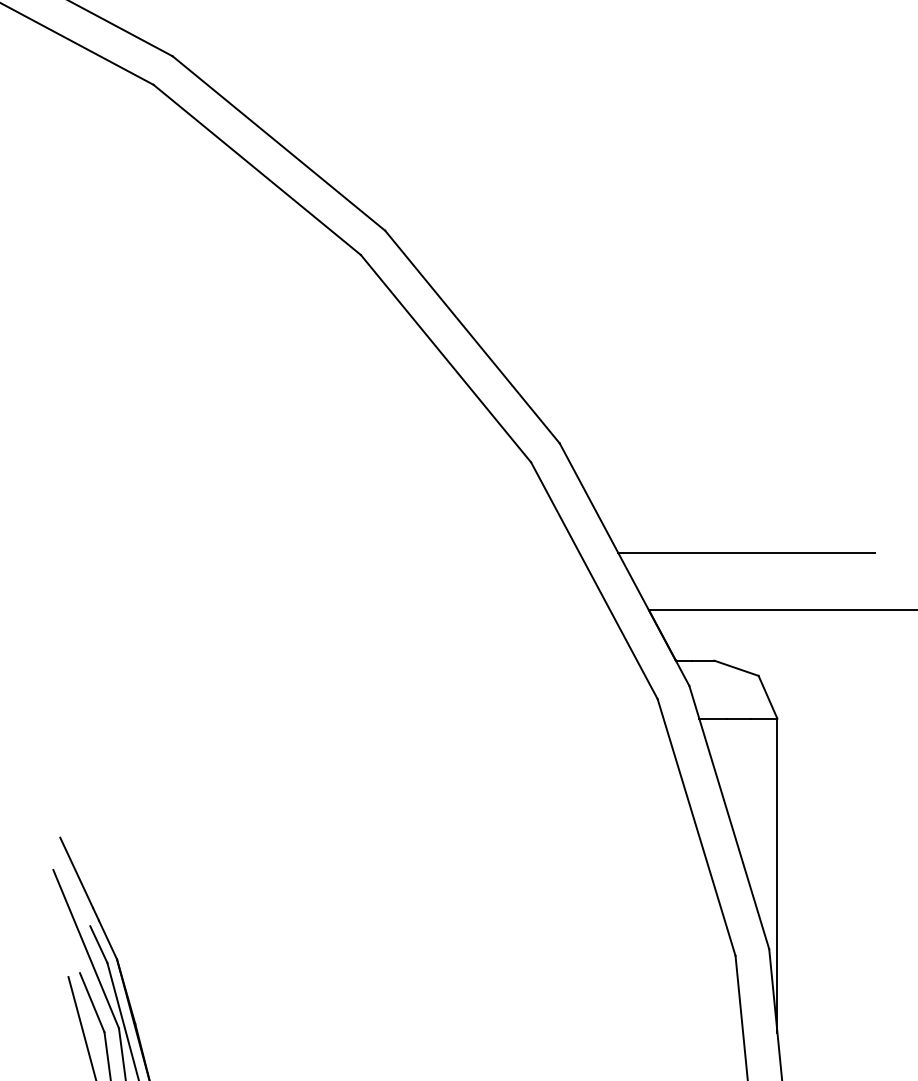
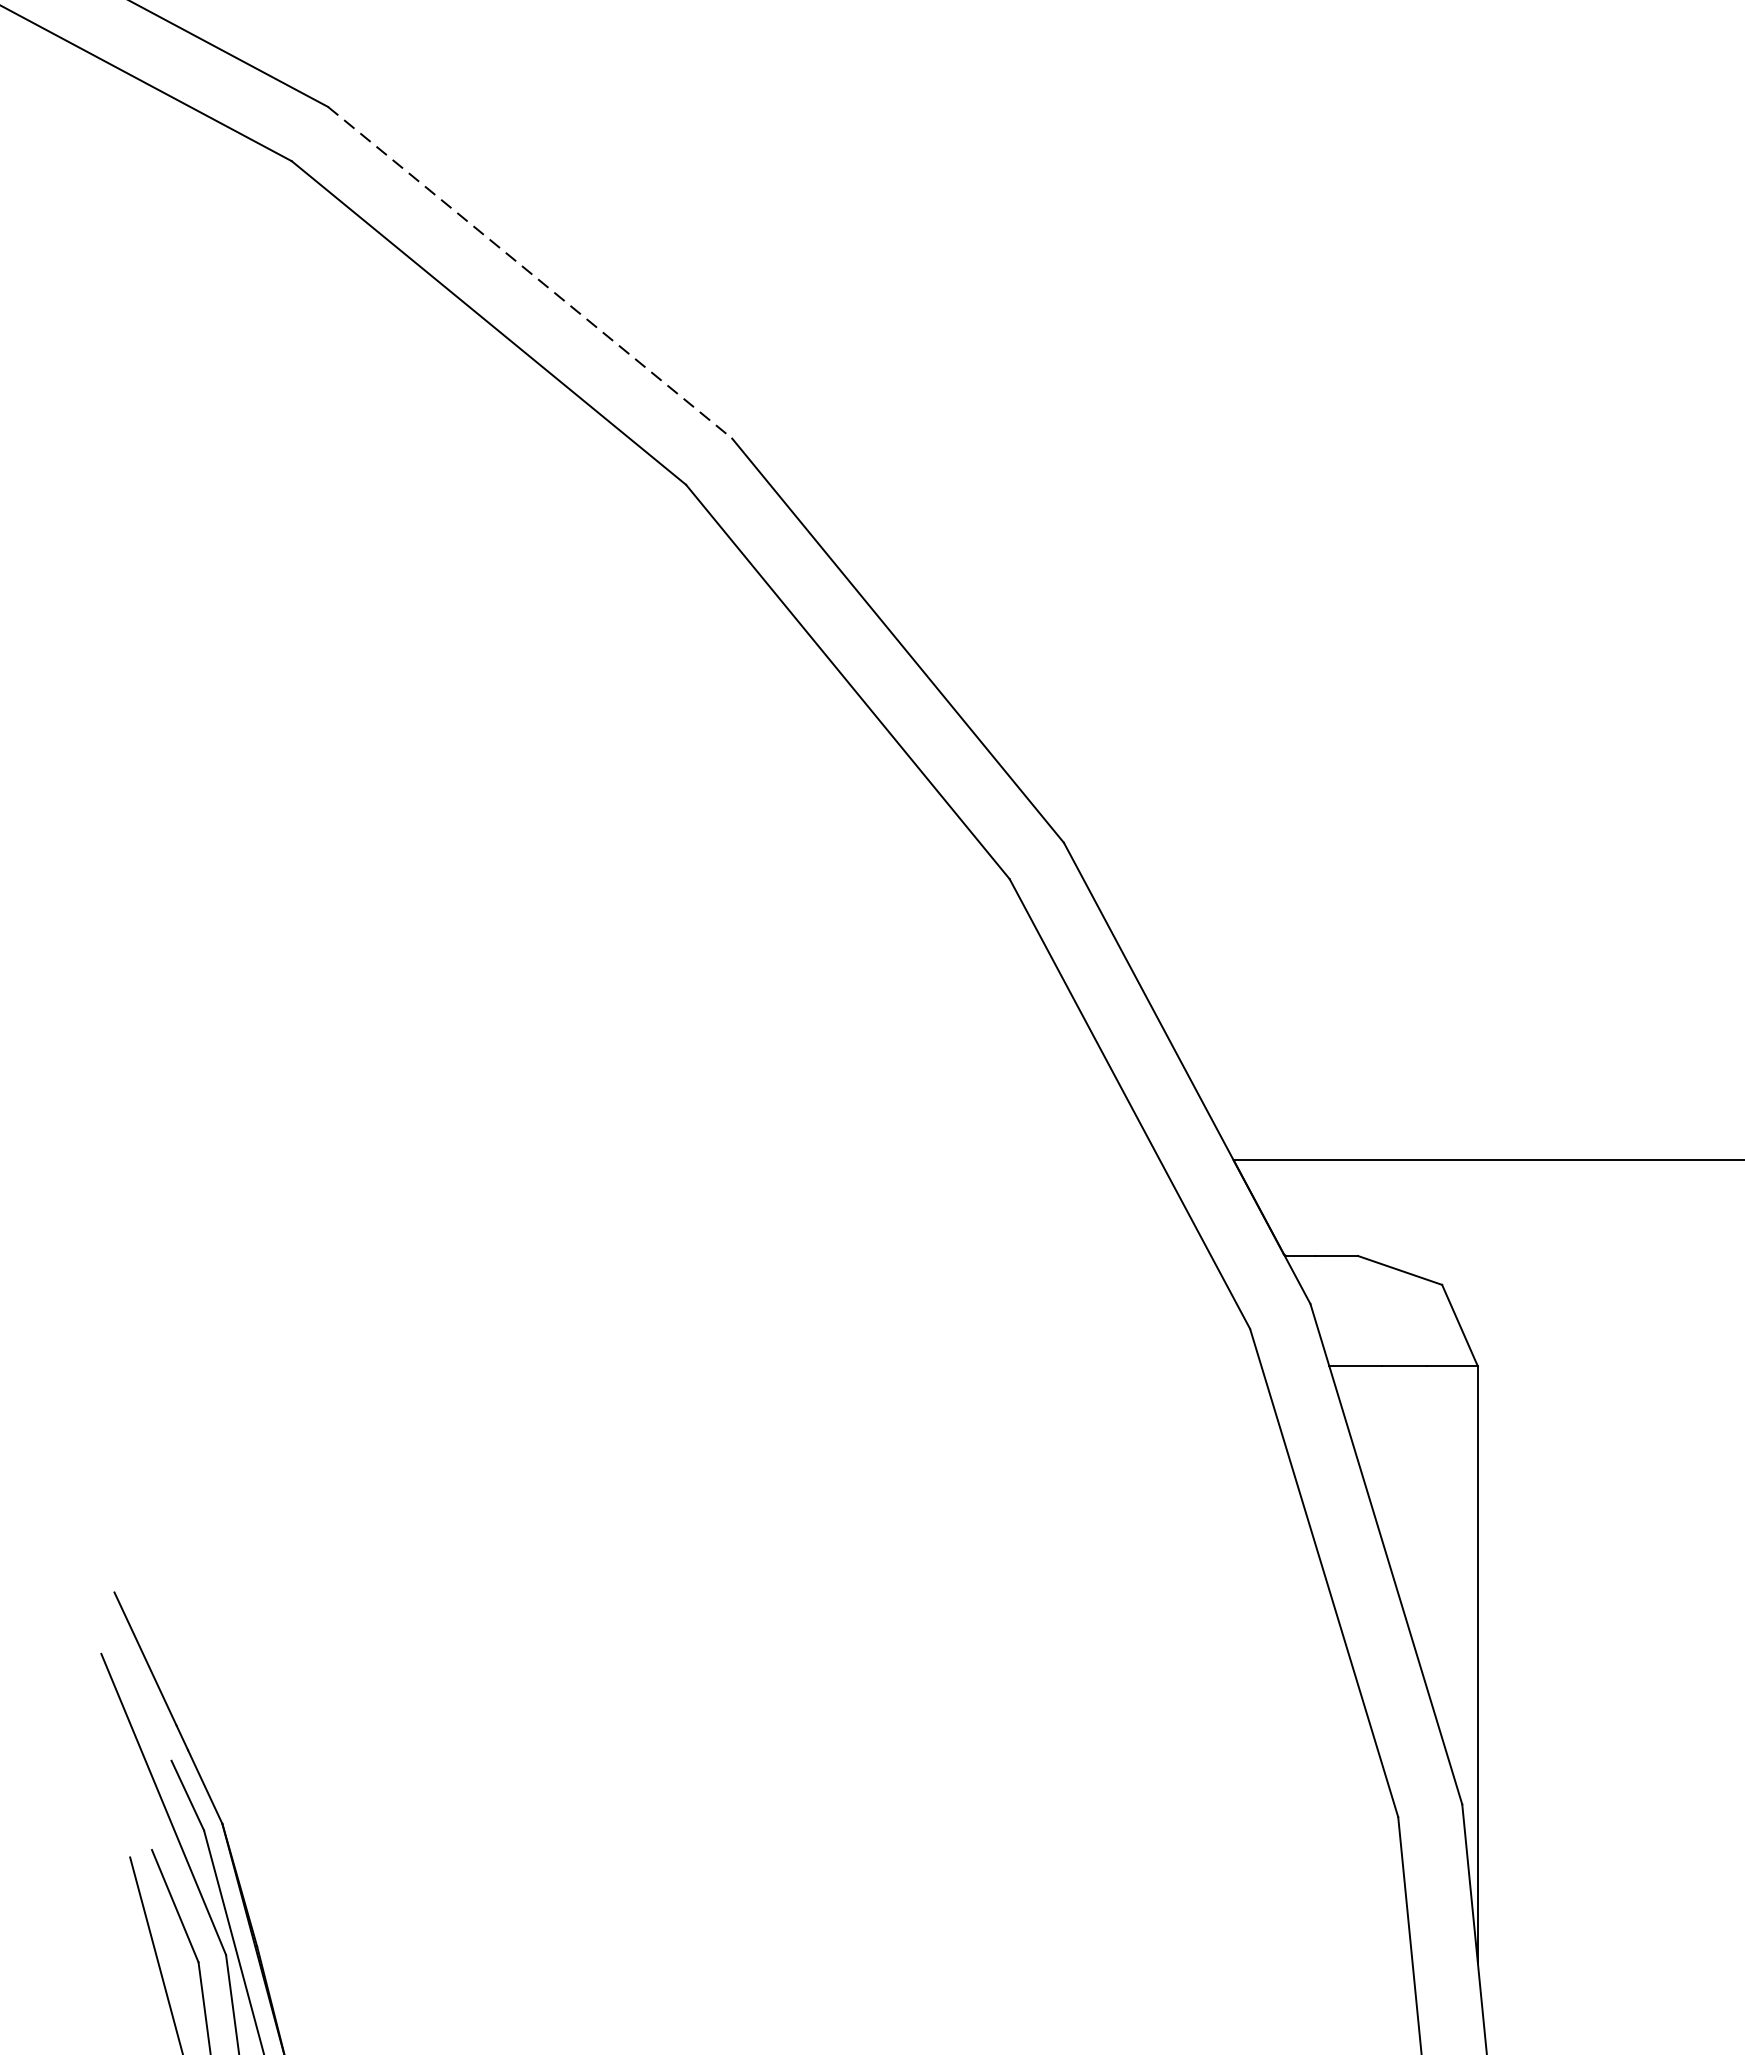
line: (278, 143) -> (529, 272), solid -> dashed
line: (746, 552) -> (1419, 1050), removed

